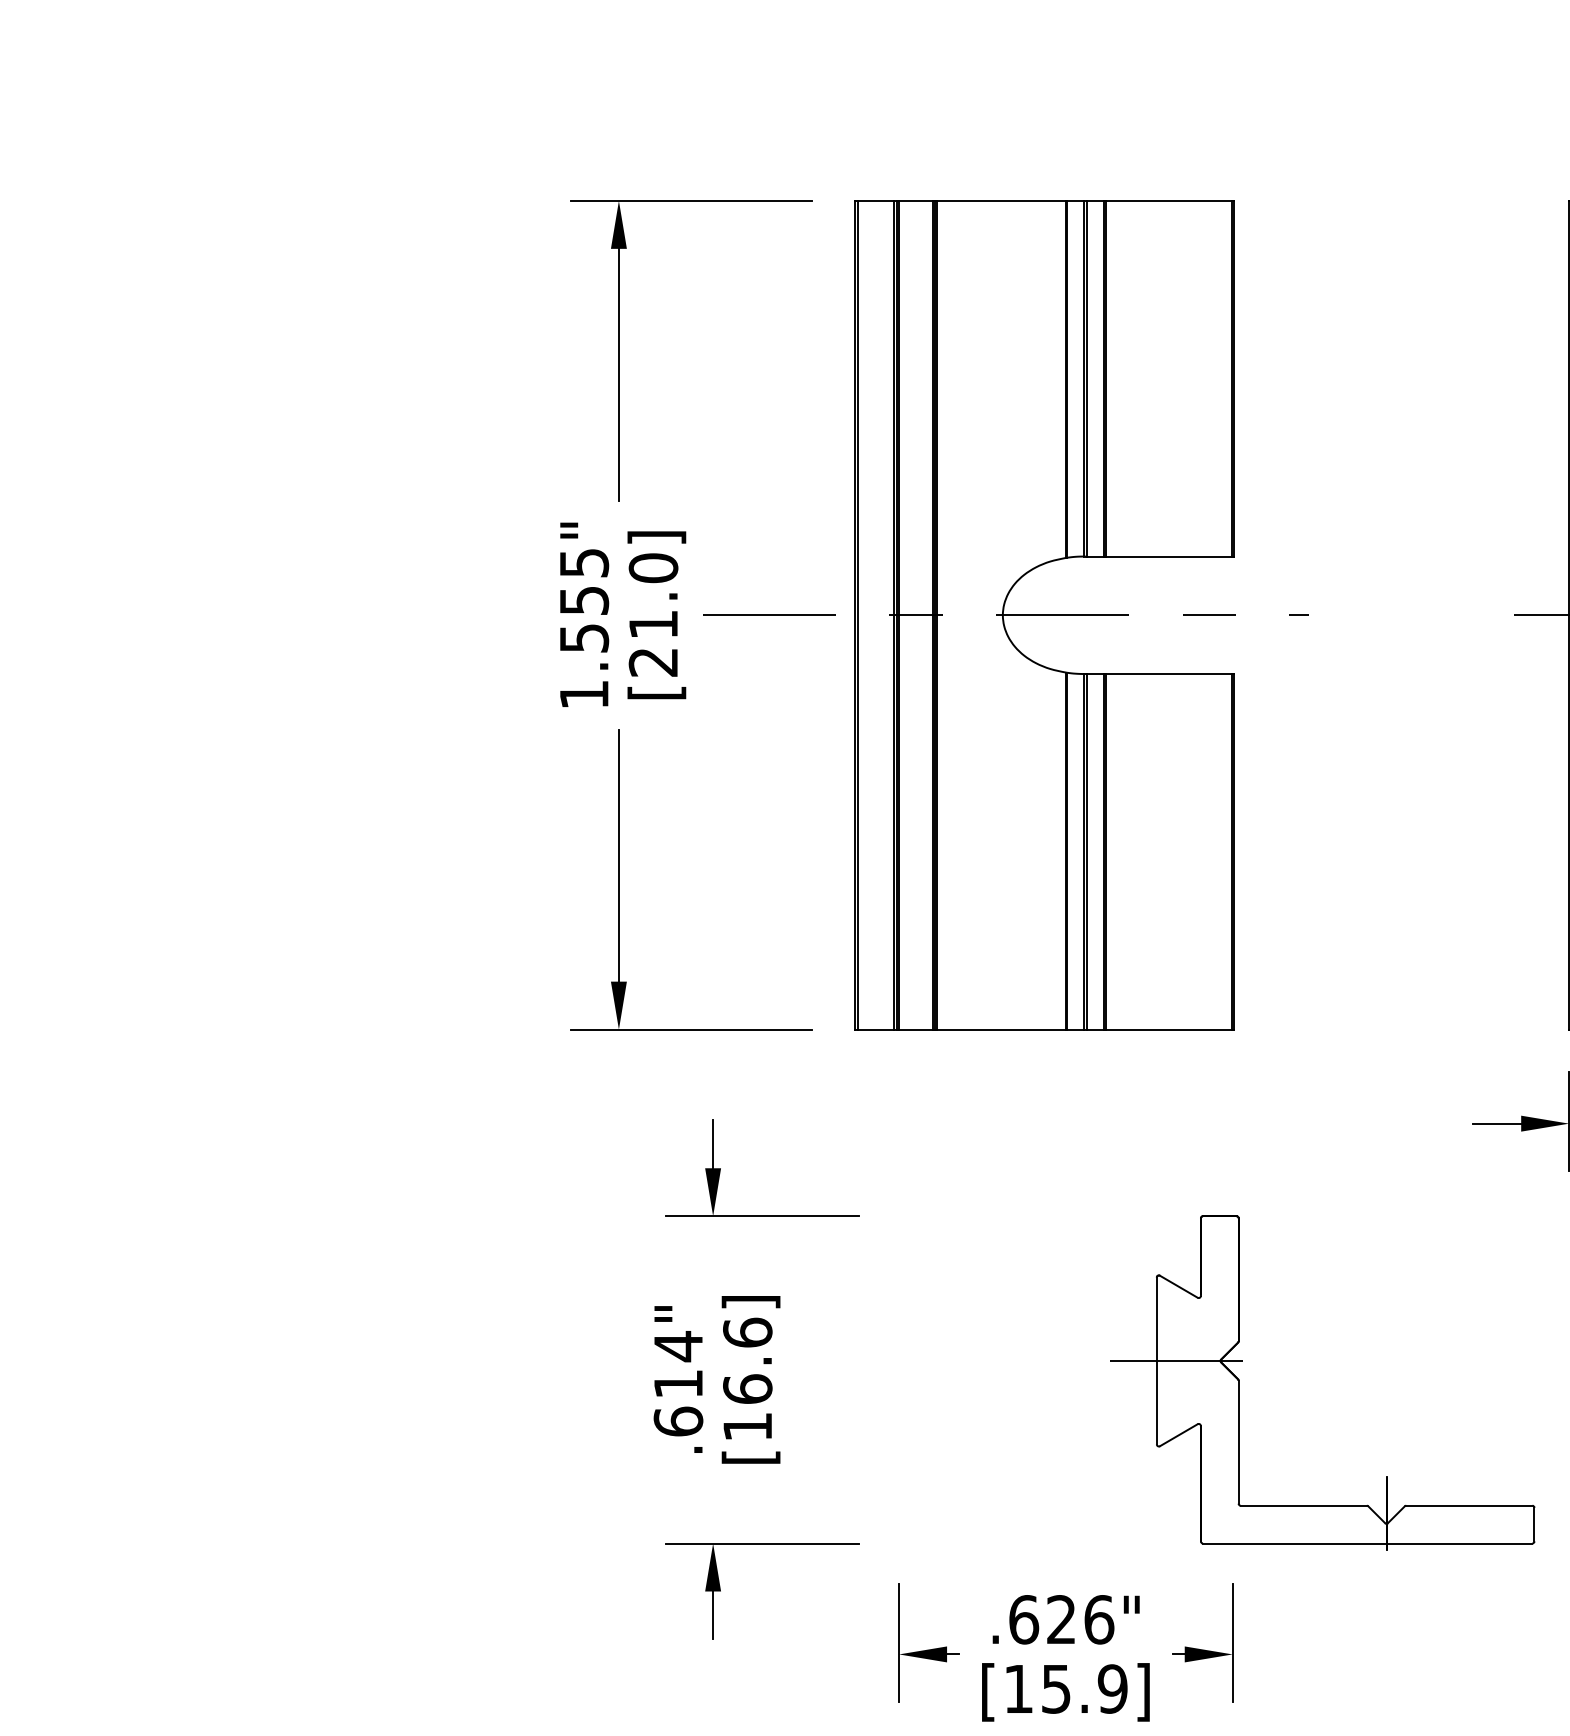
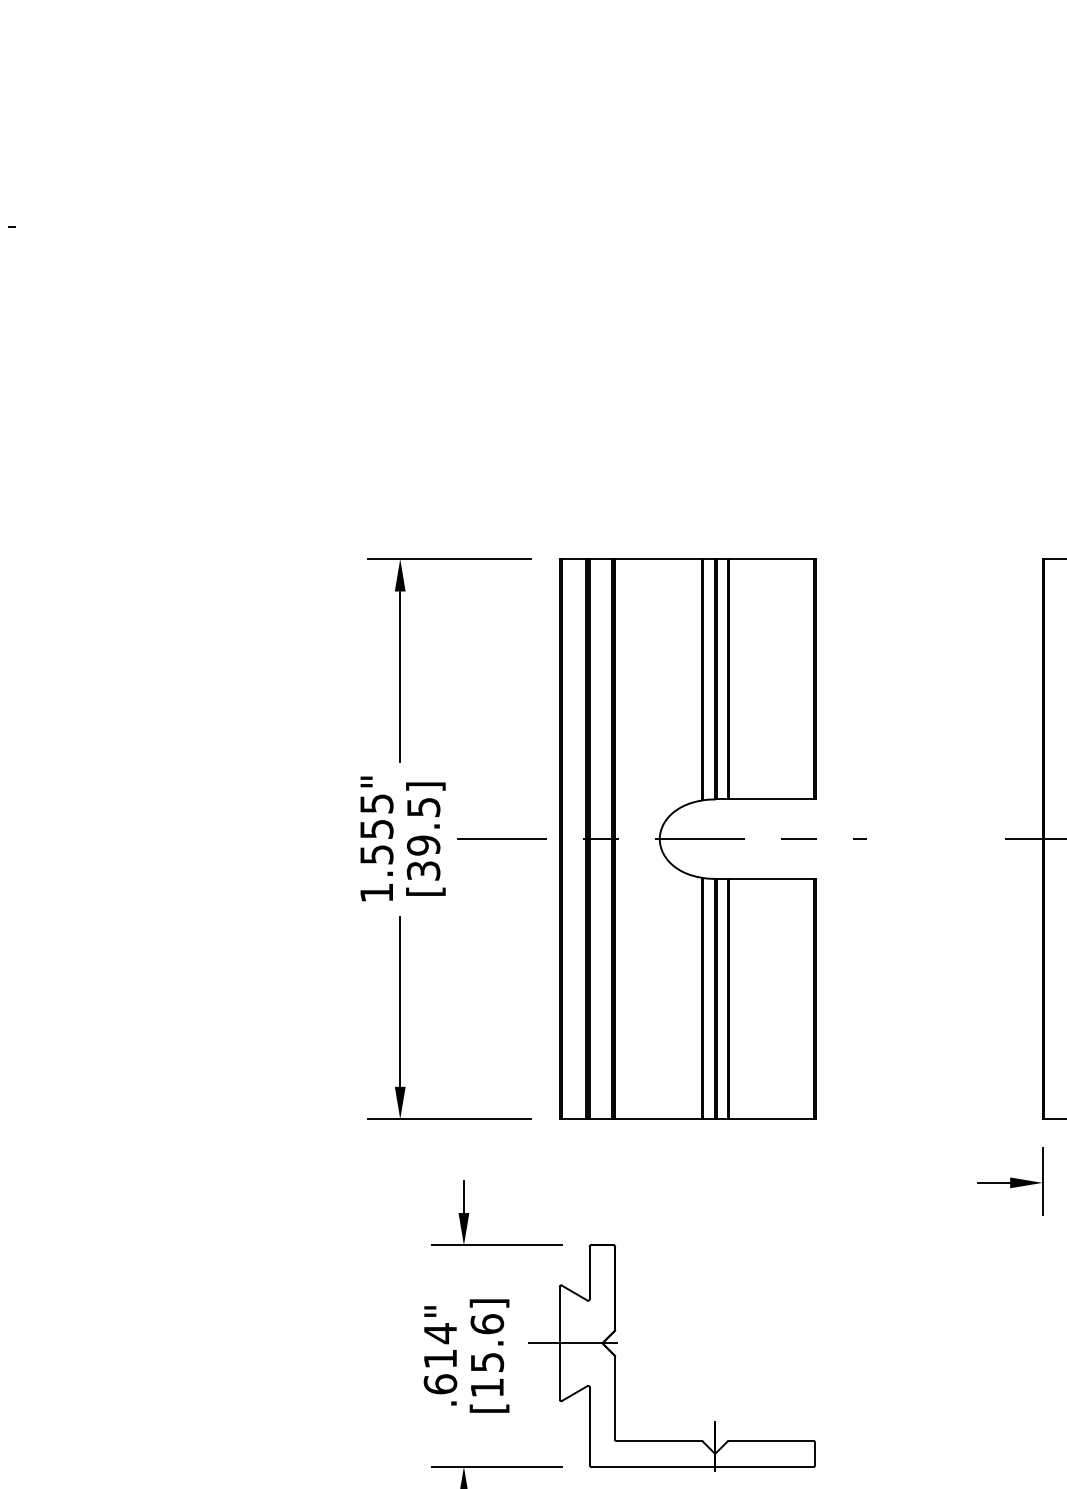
text: (653, 614) -> (423, 838), [21.0] -> [39.5]
part: (1240, 1380) -> (616, 1356), moved
text: (748, 1389) -> (487, 1362), [16.6] -> [15.6]

